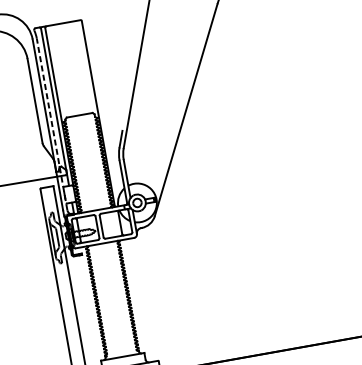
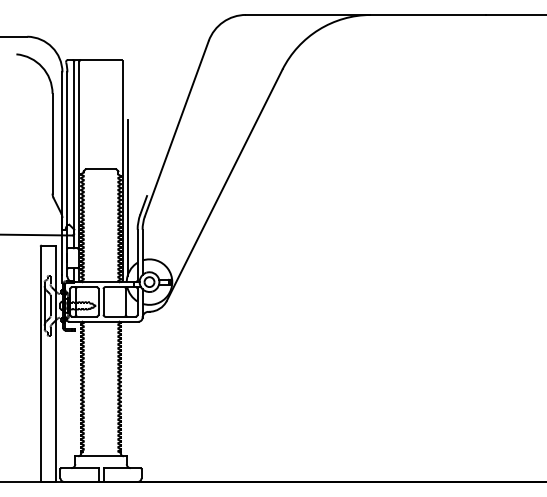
line: (52, 124) -> (67, 174), dashed -> solid
line: (106, 135) -> (127, 197), added

